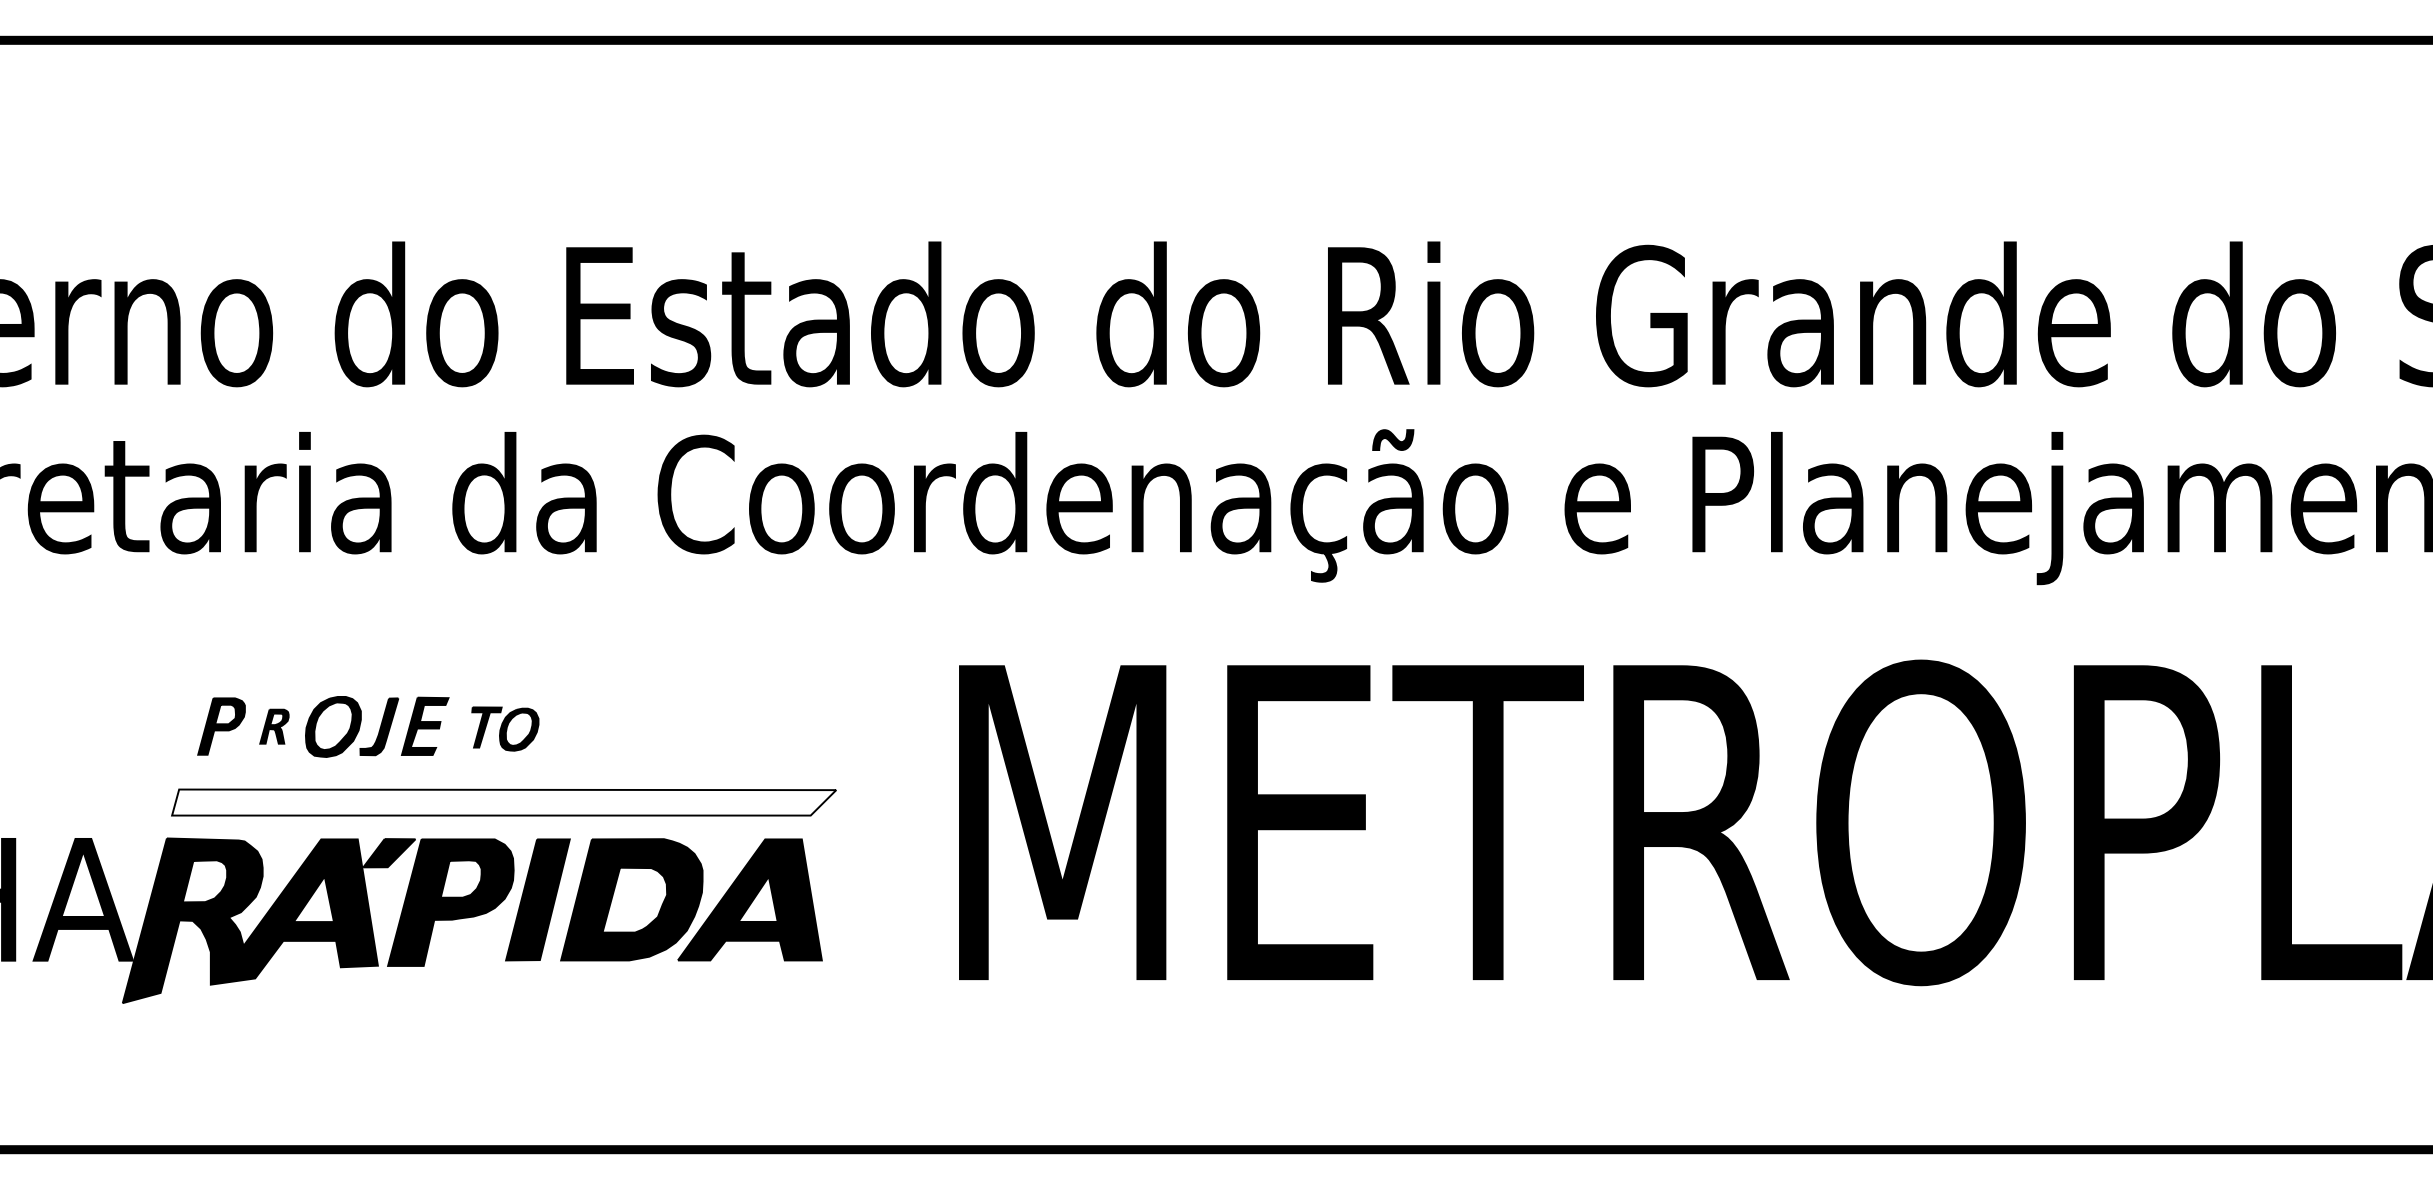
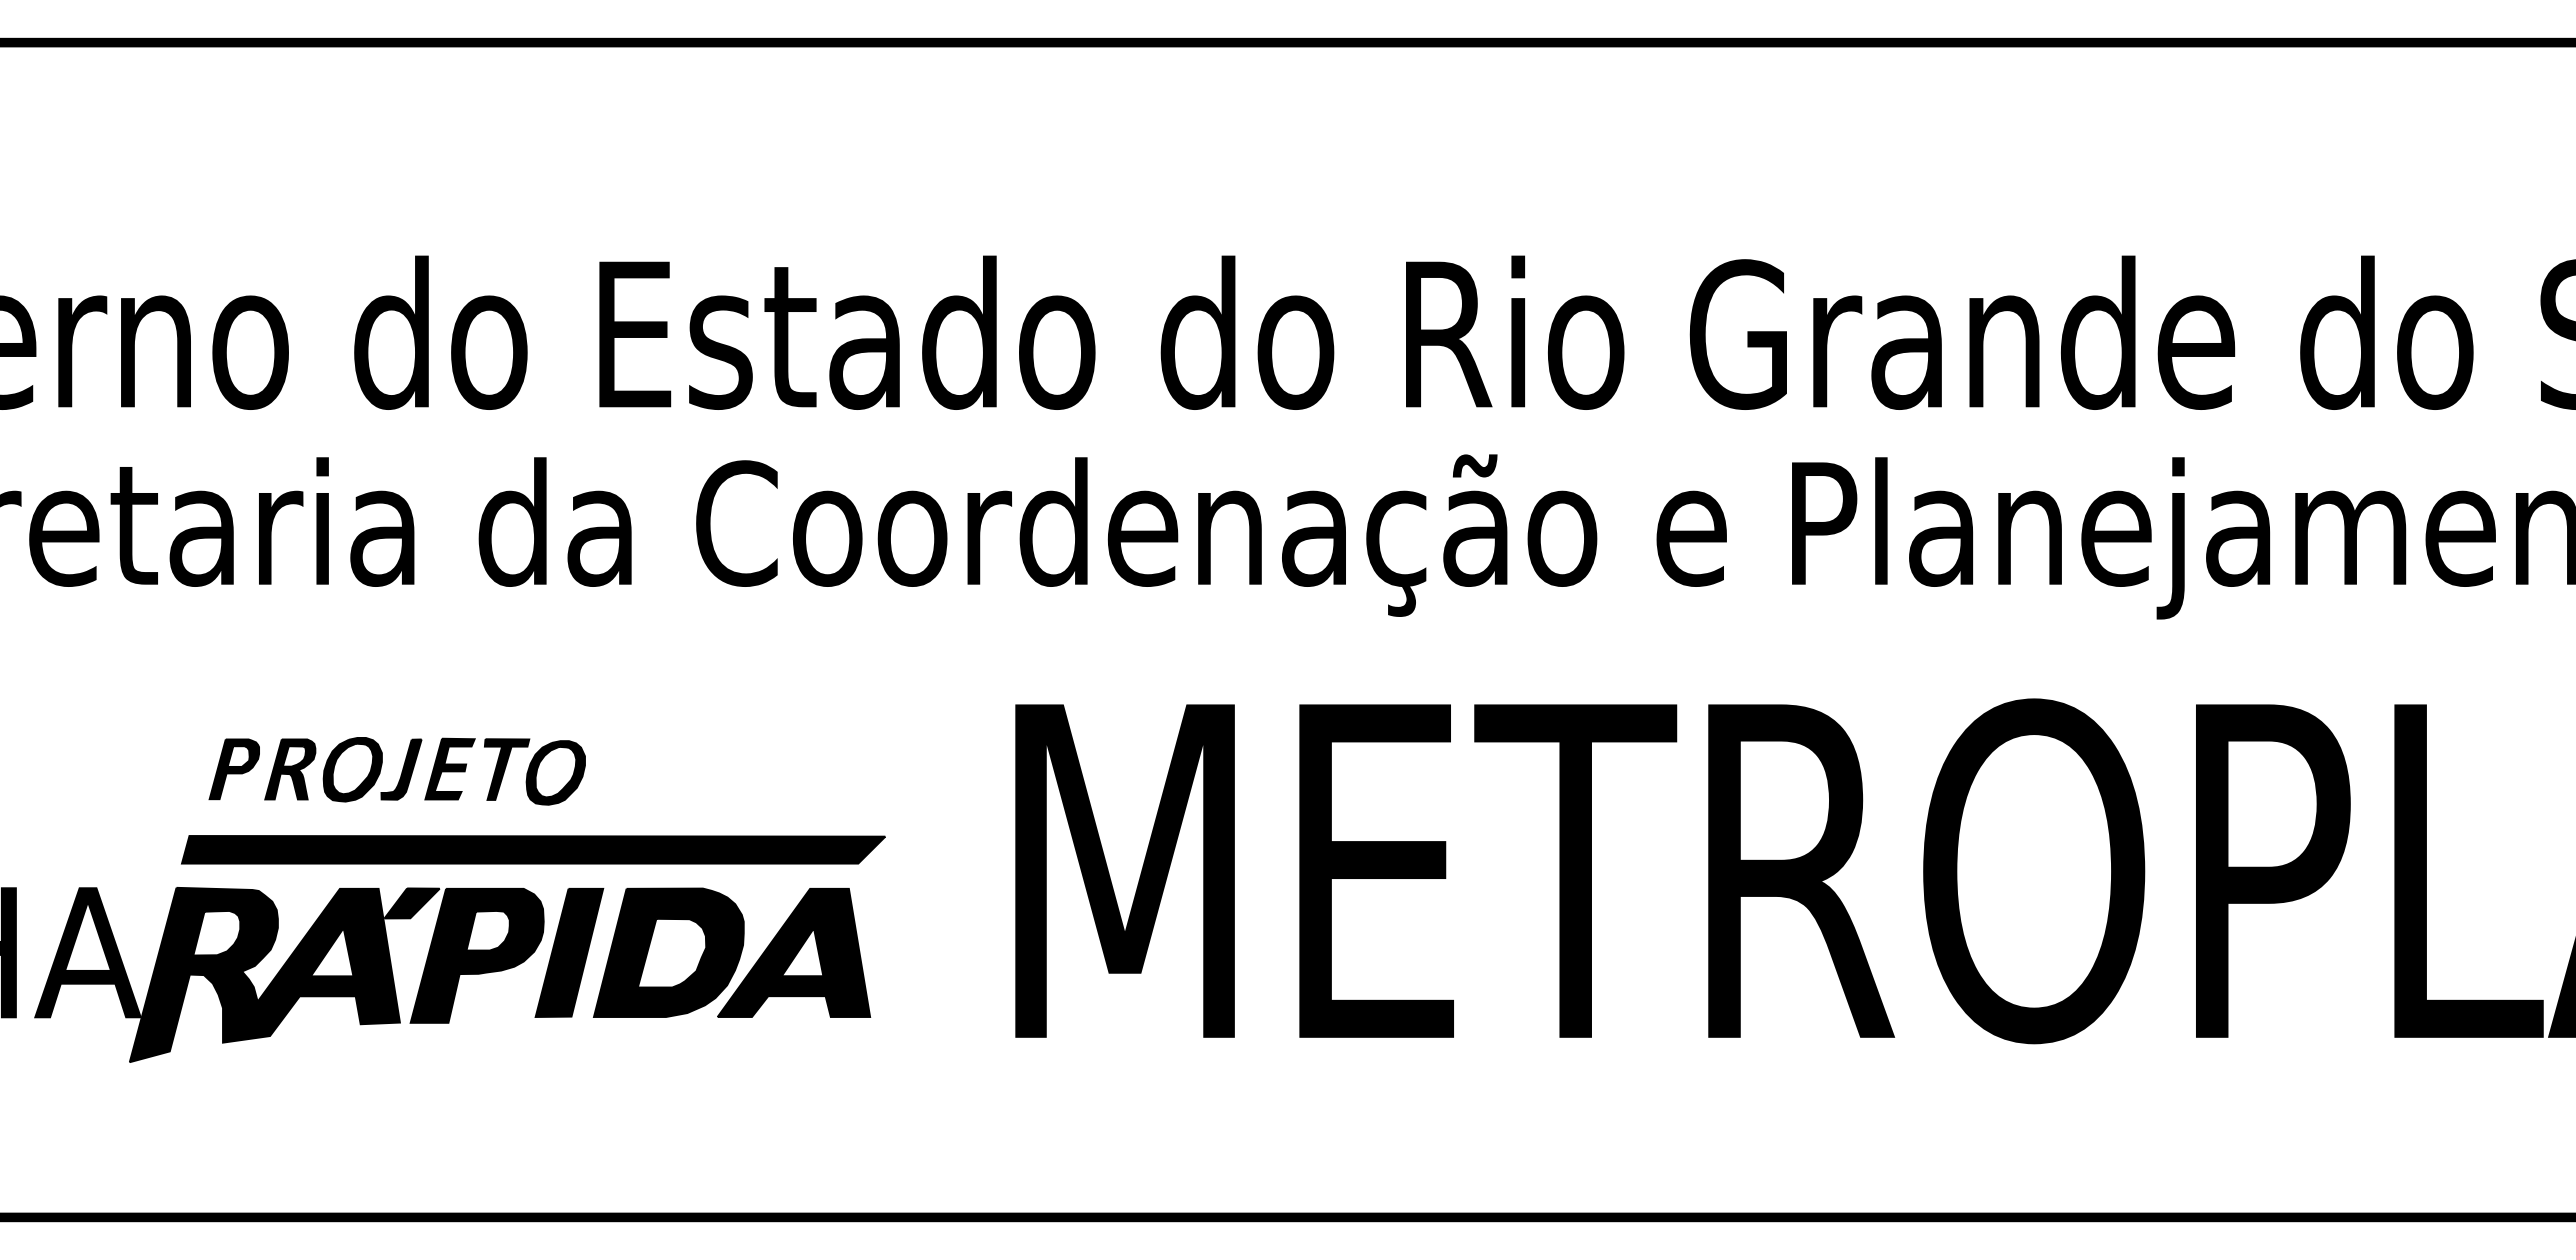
part: (274, 726) -> (290, 769), size x1.67
part: (504, 728) -> (534, 771), size x1.43
fill: (504, 802) -> (533, 849), added

